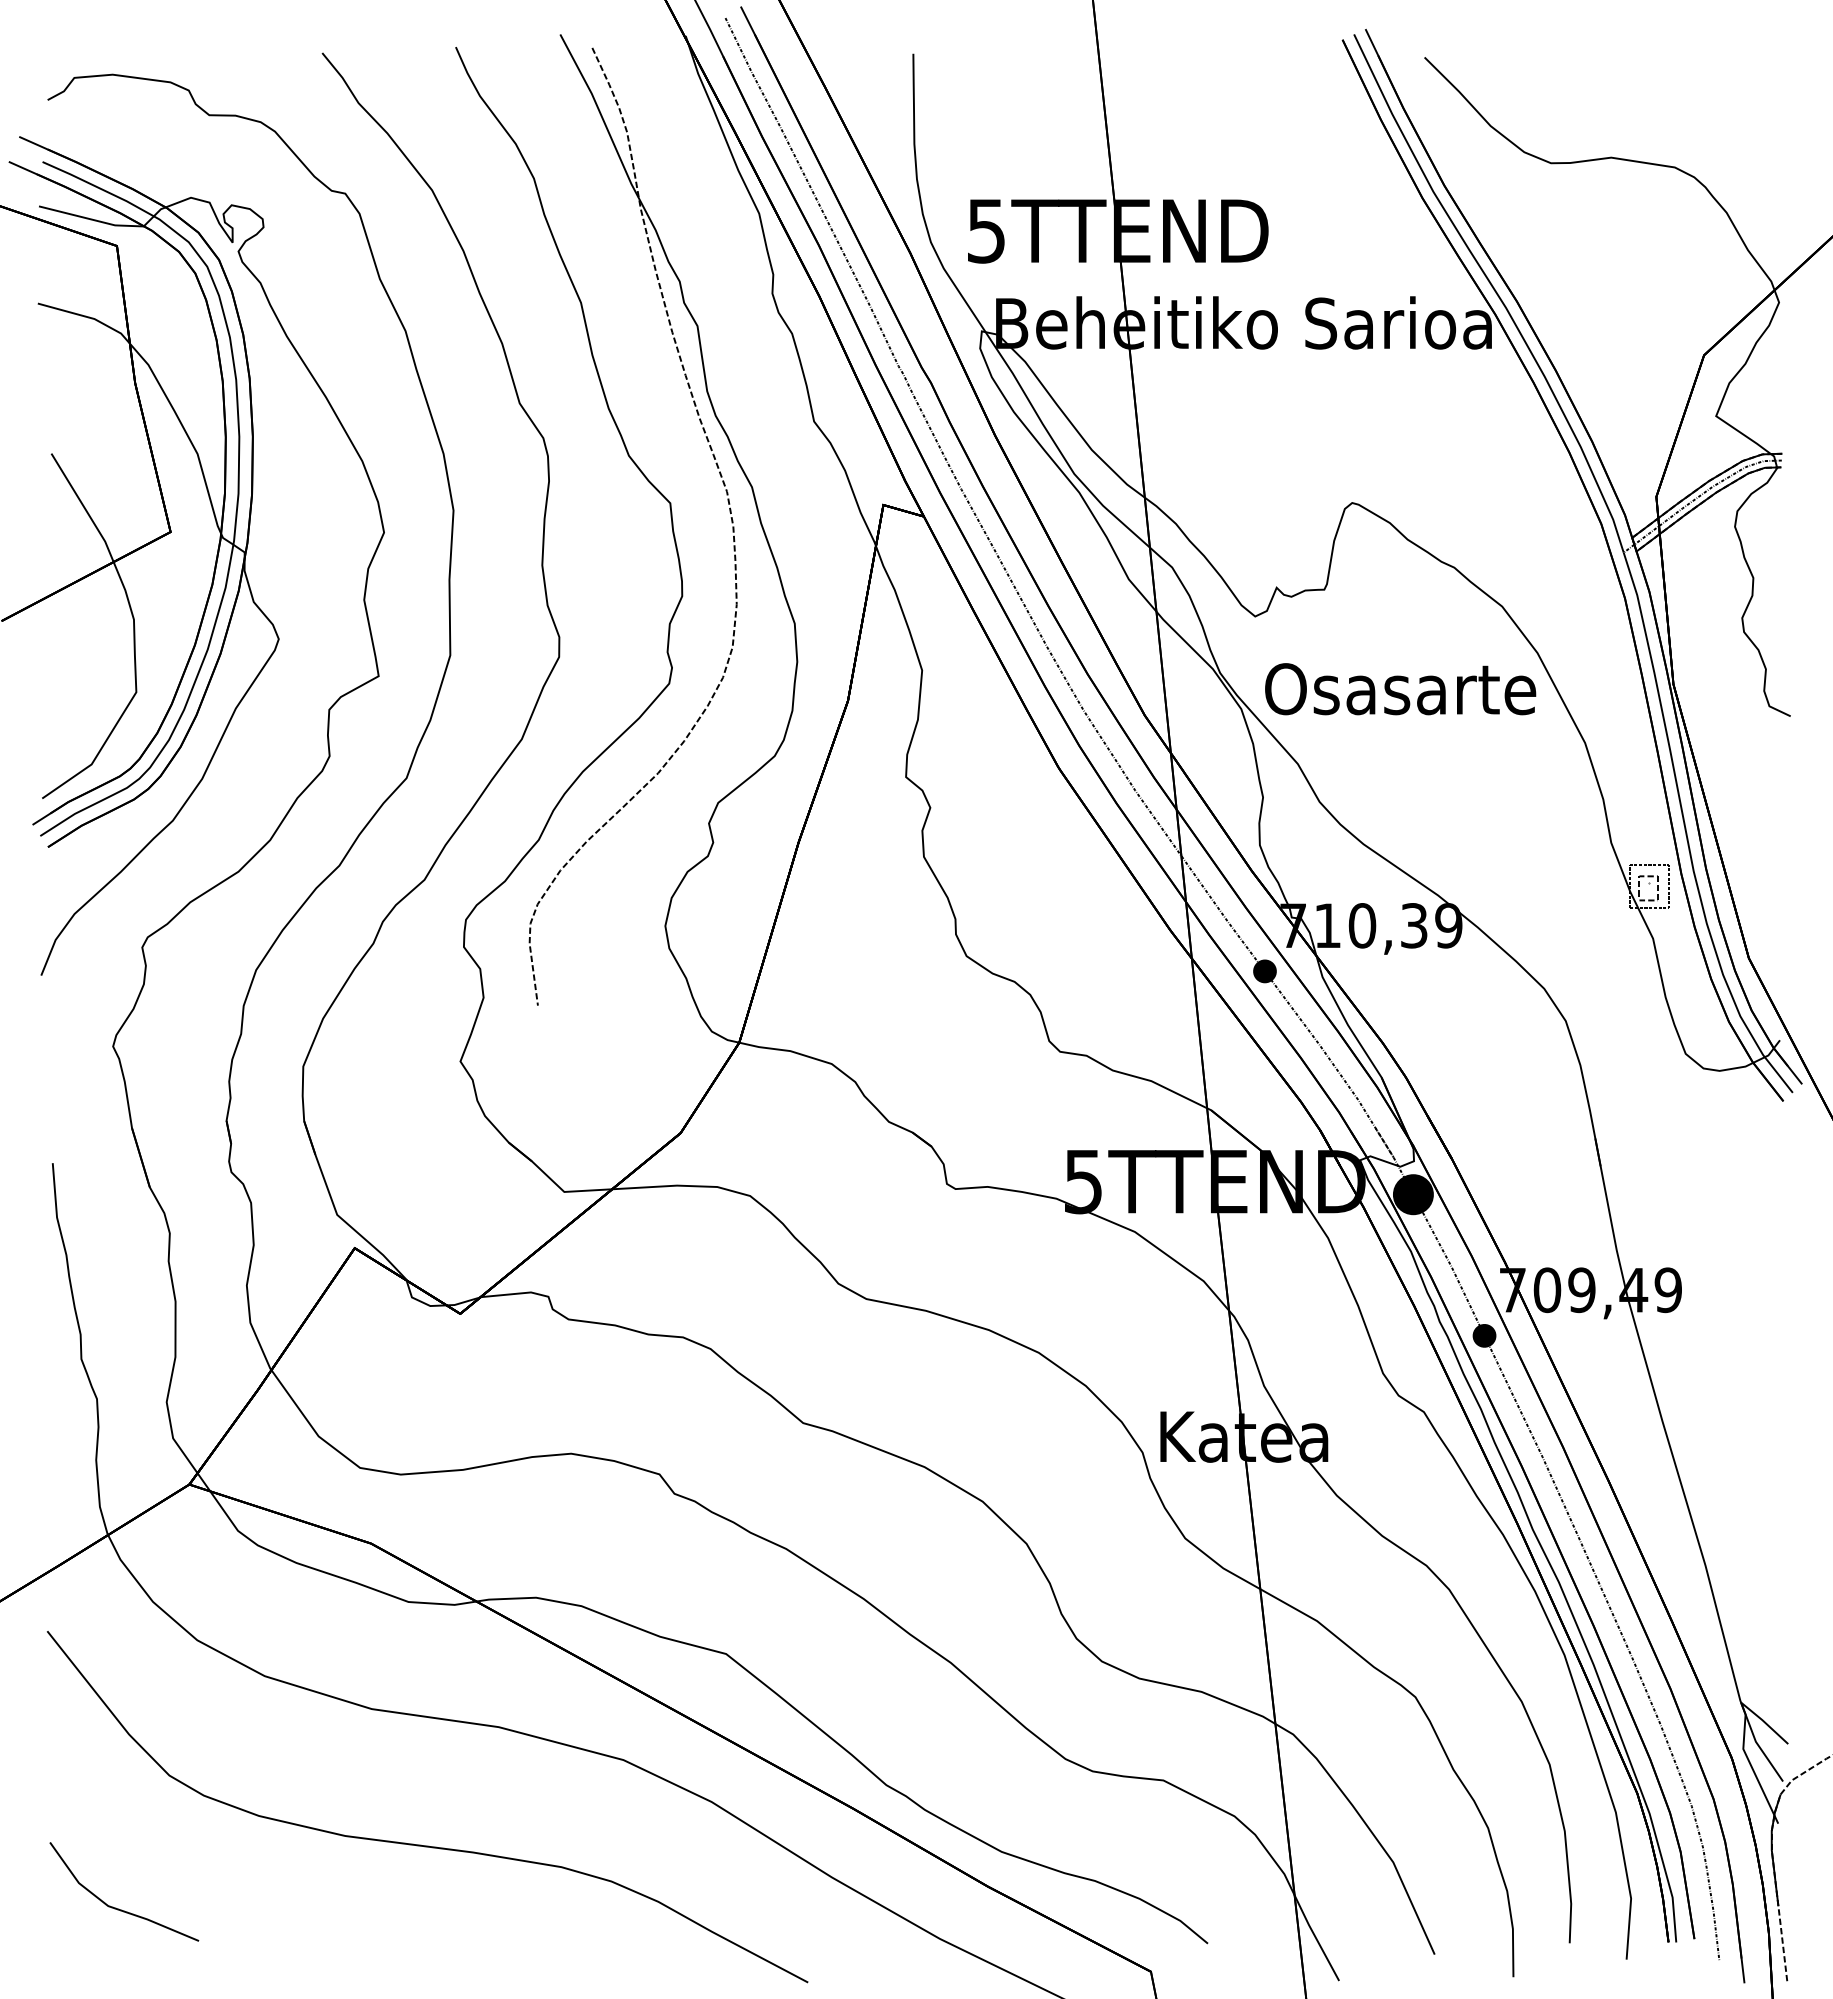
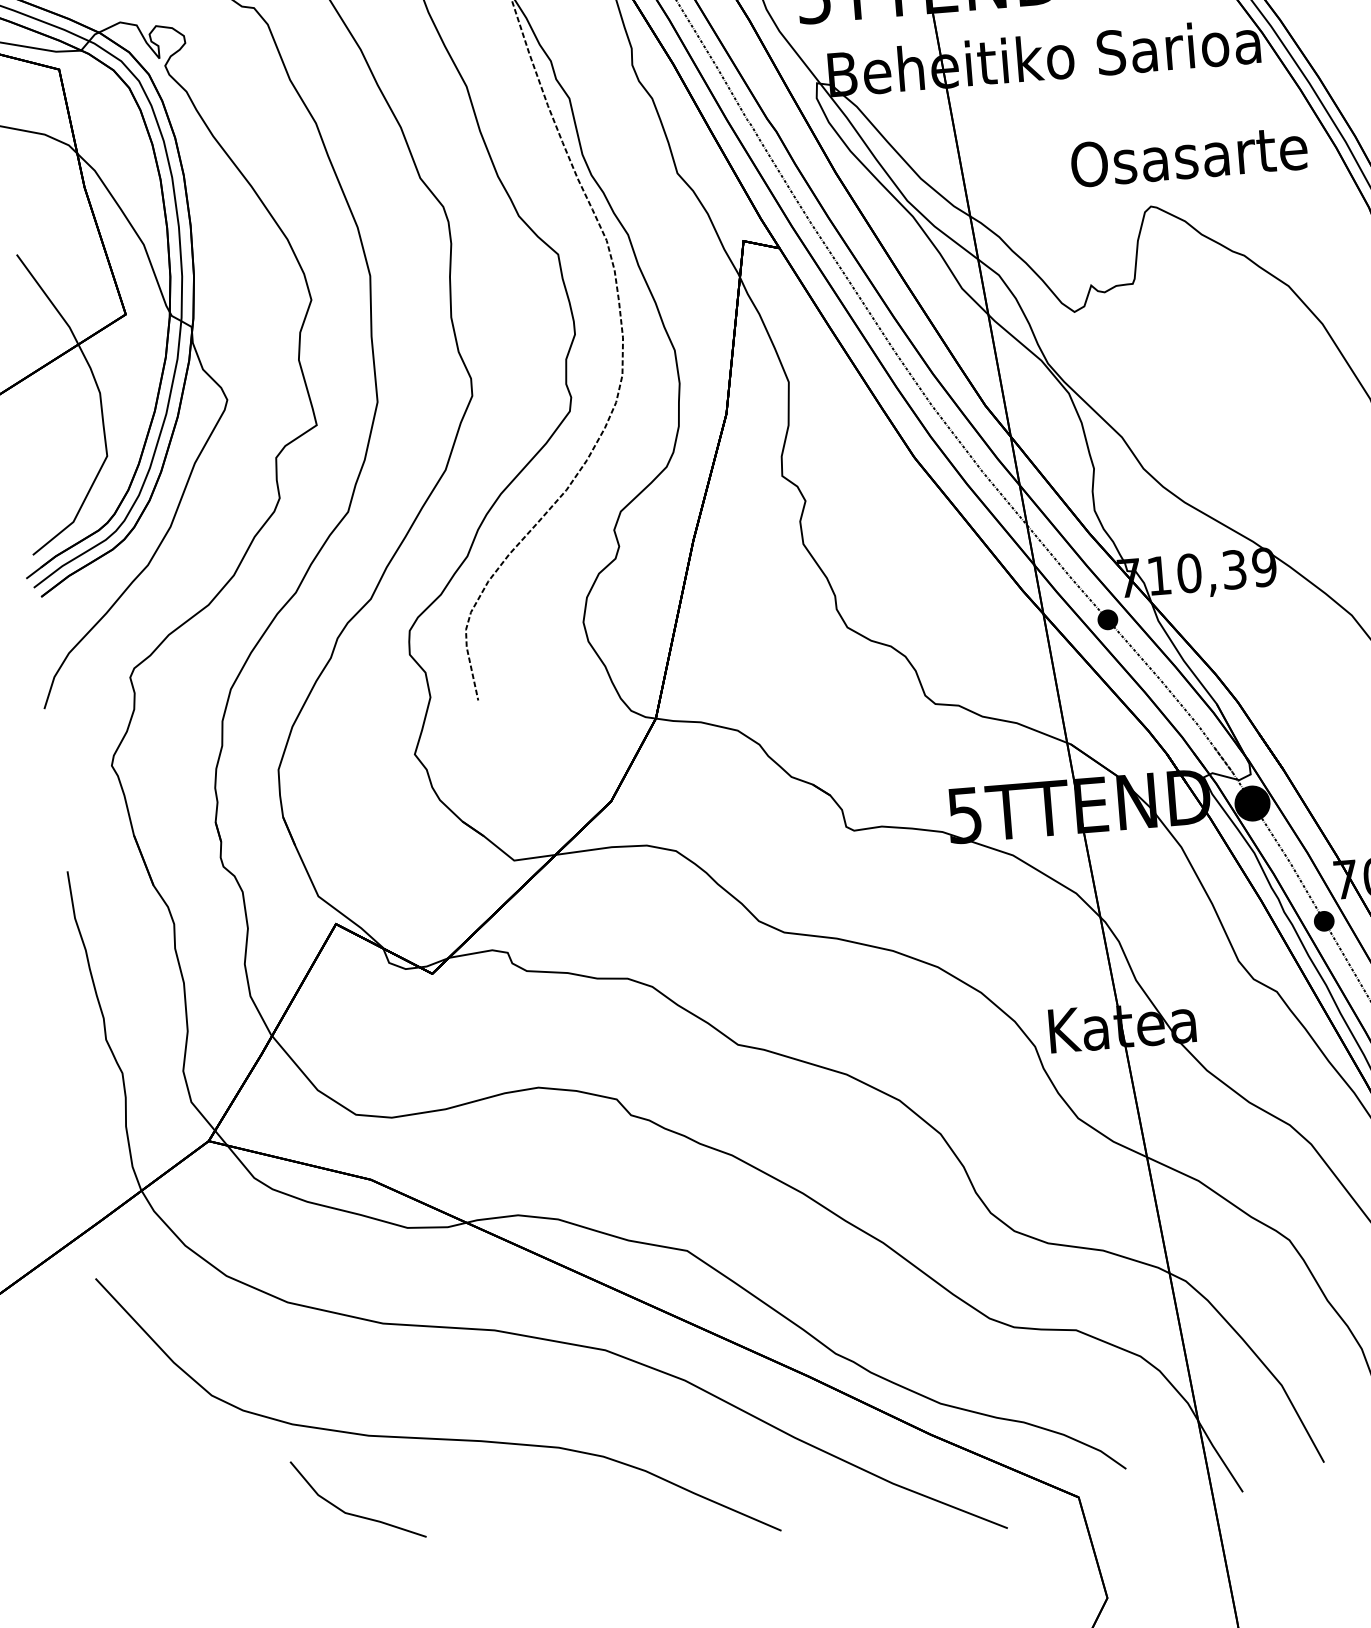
text: (1400, 689) -> (1189, 156), moved
line: (118, 1908) -> (354, 1514), moved

